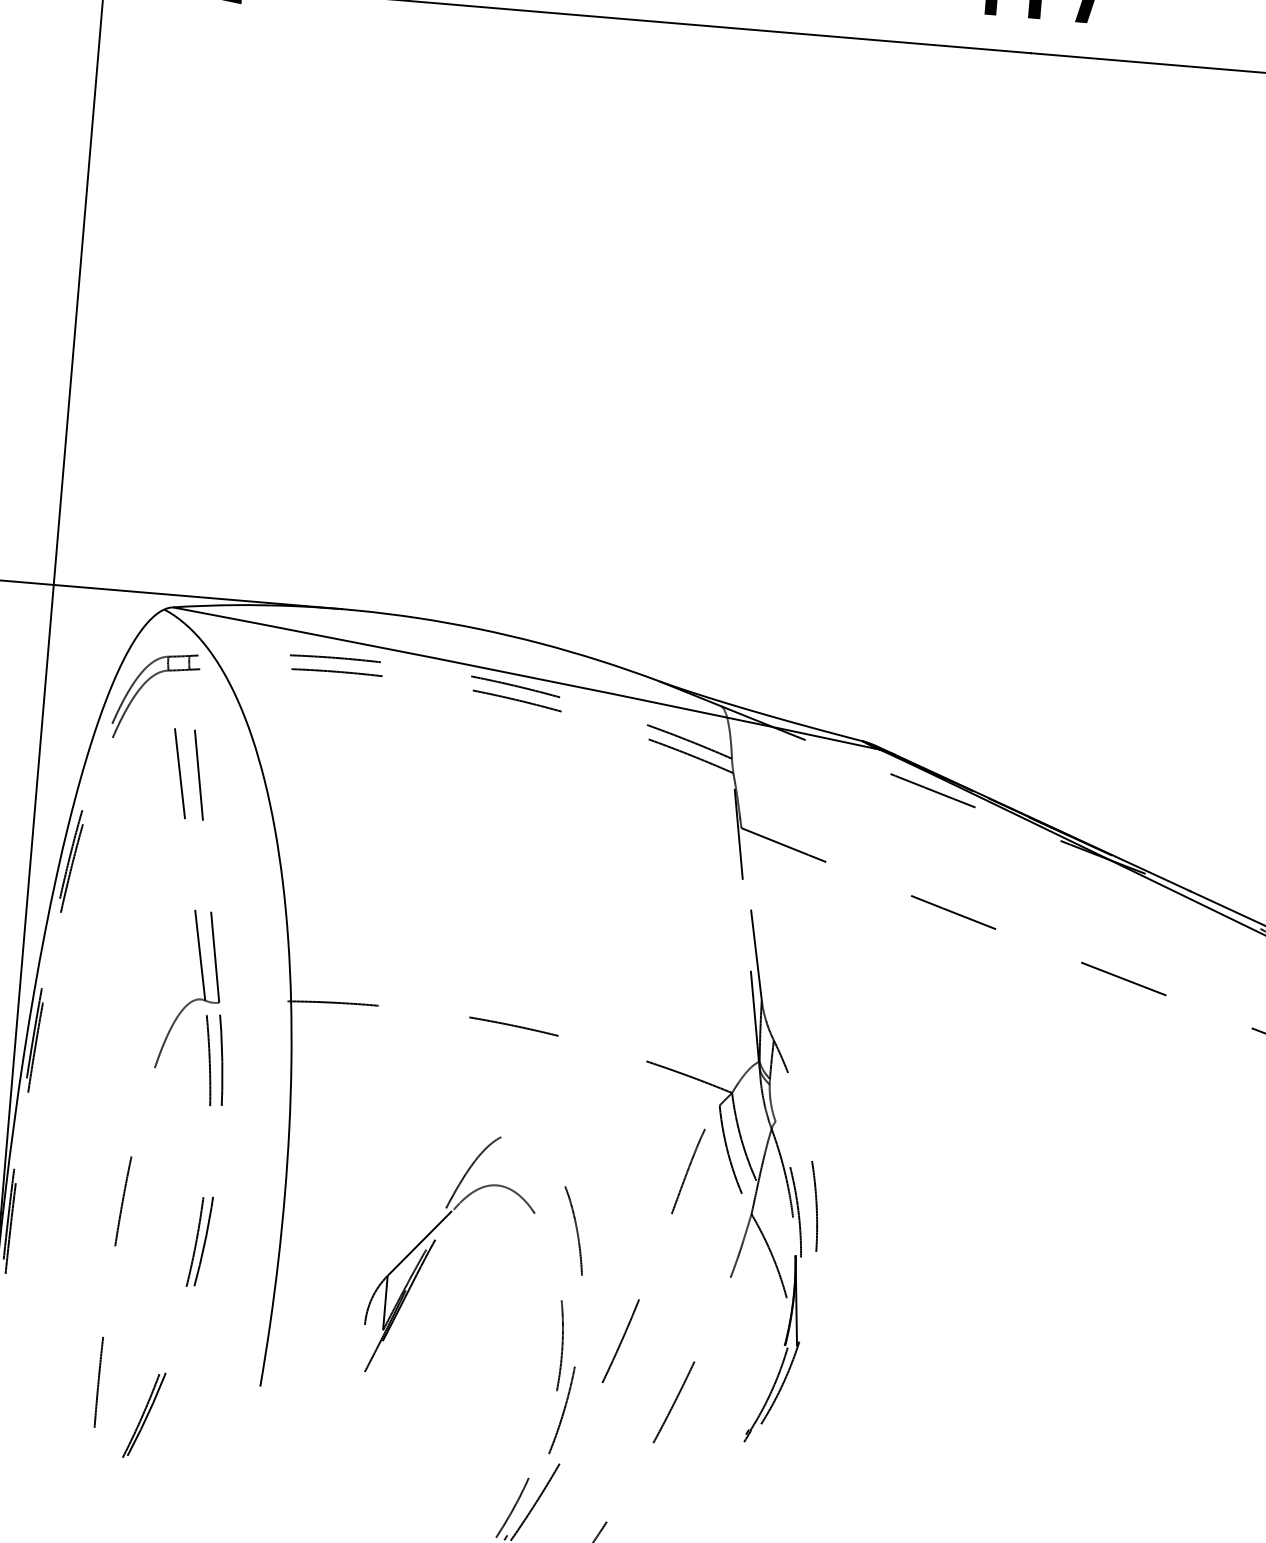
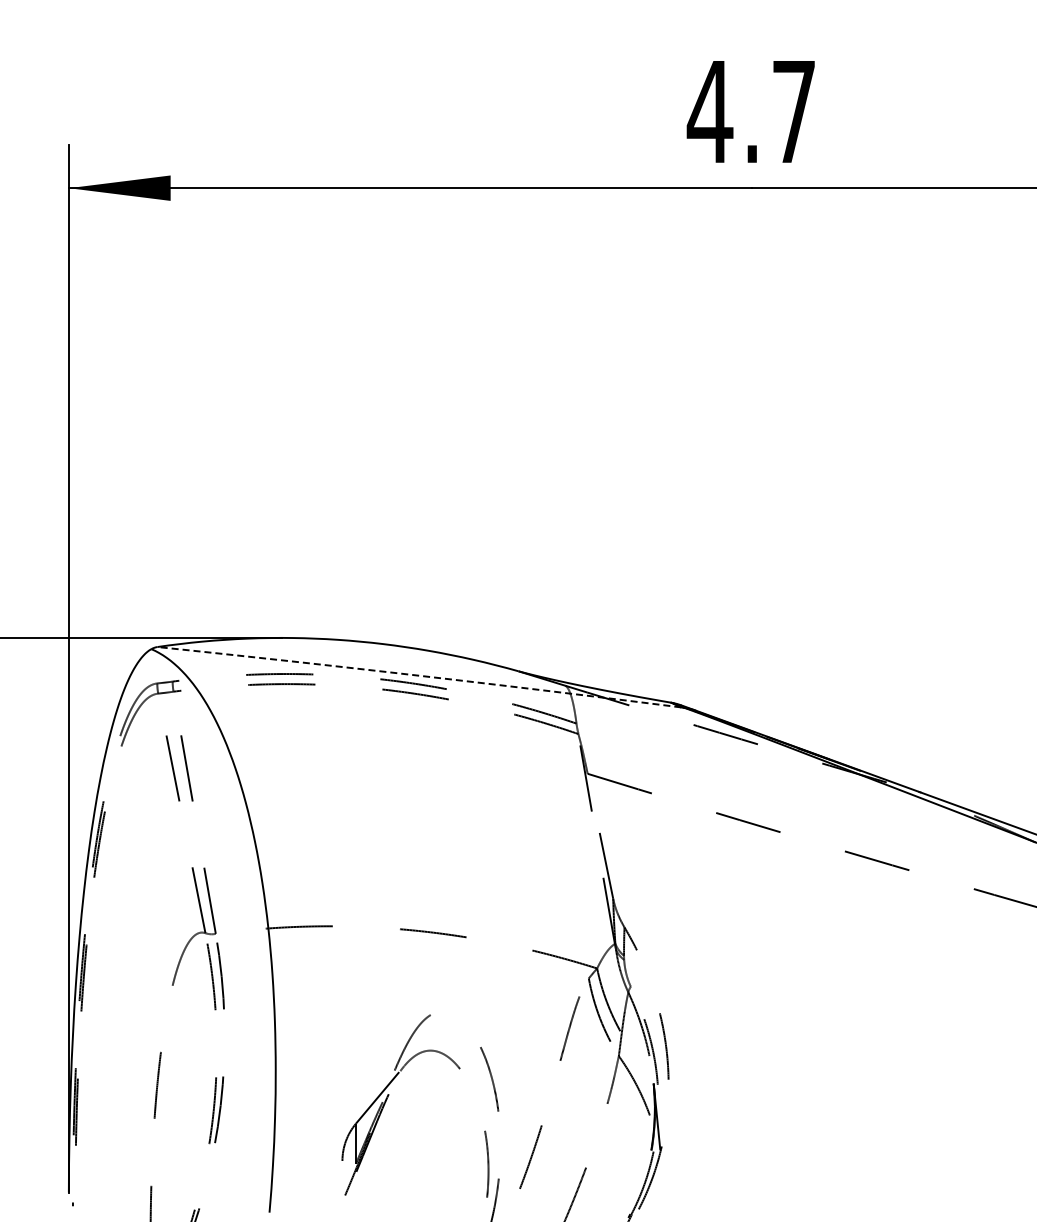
arc: (524, 675) -> (419, 675), solid -> dashed

